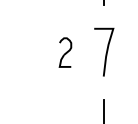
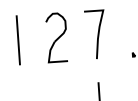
line: (27, 52) -> (18, 40), added
part: (65, 52) -> (56, 37), size x1.67

